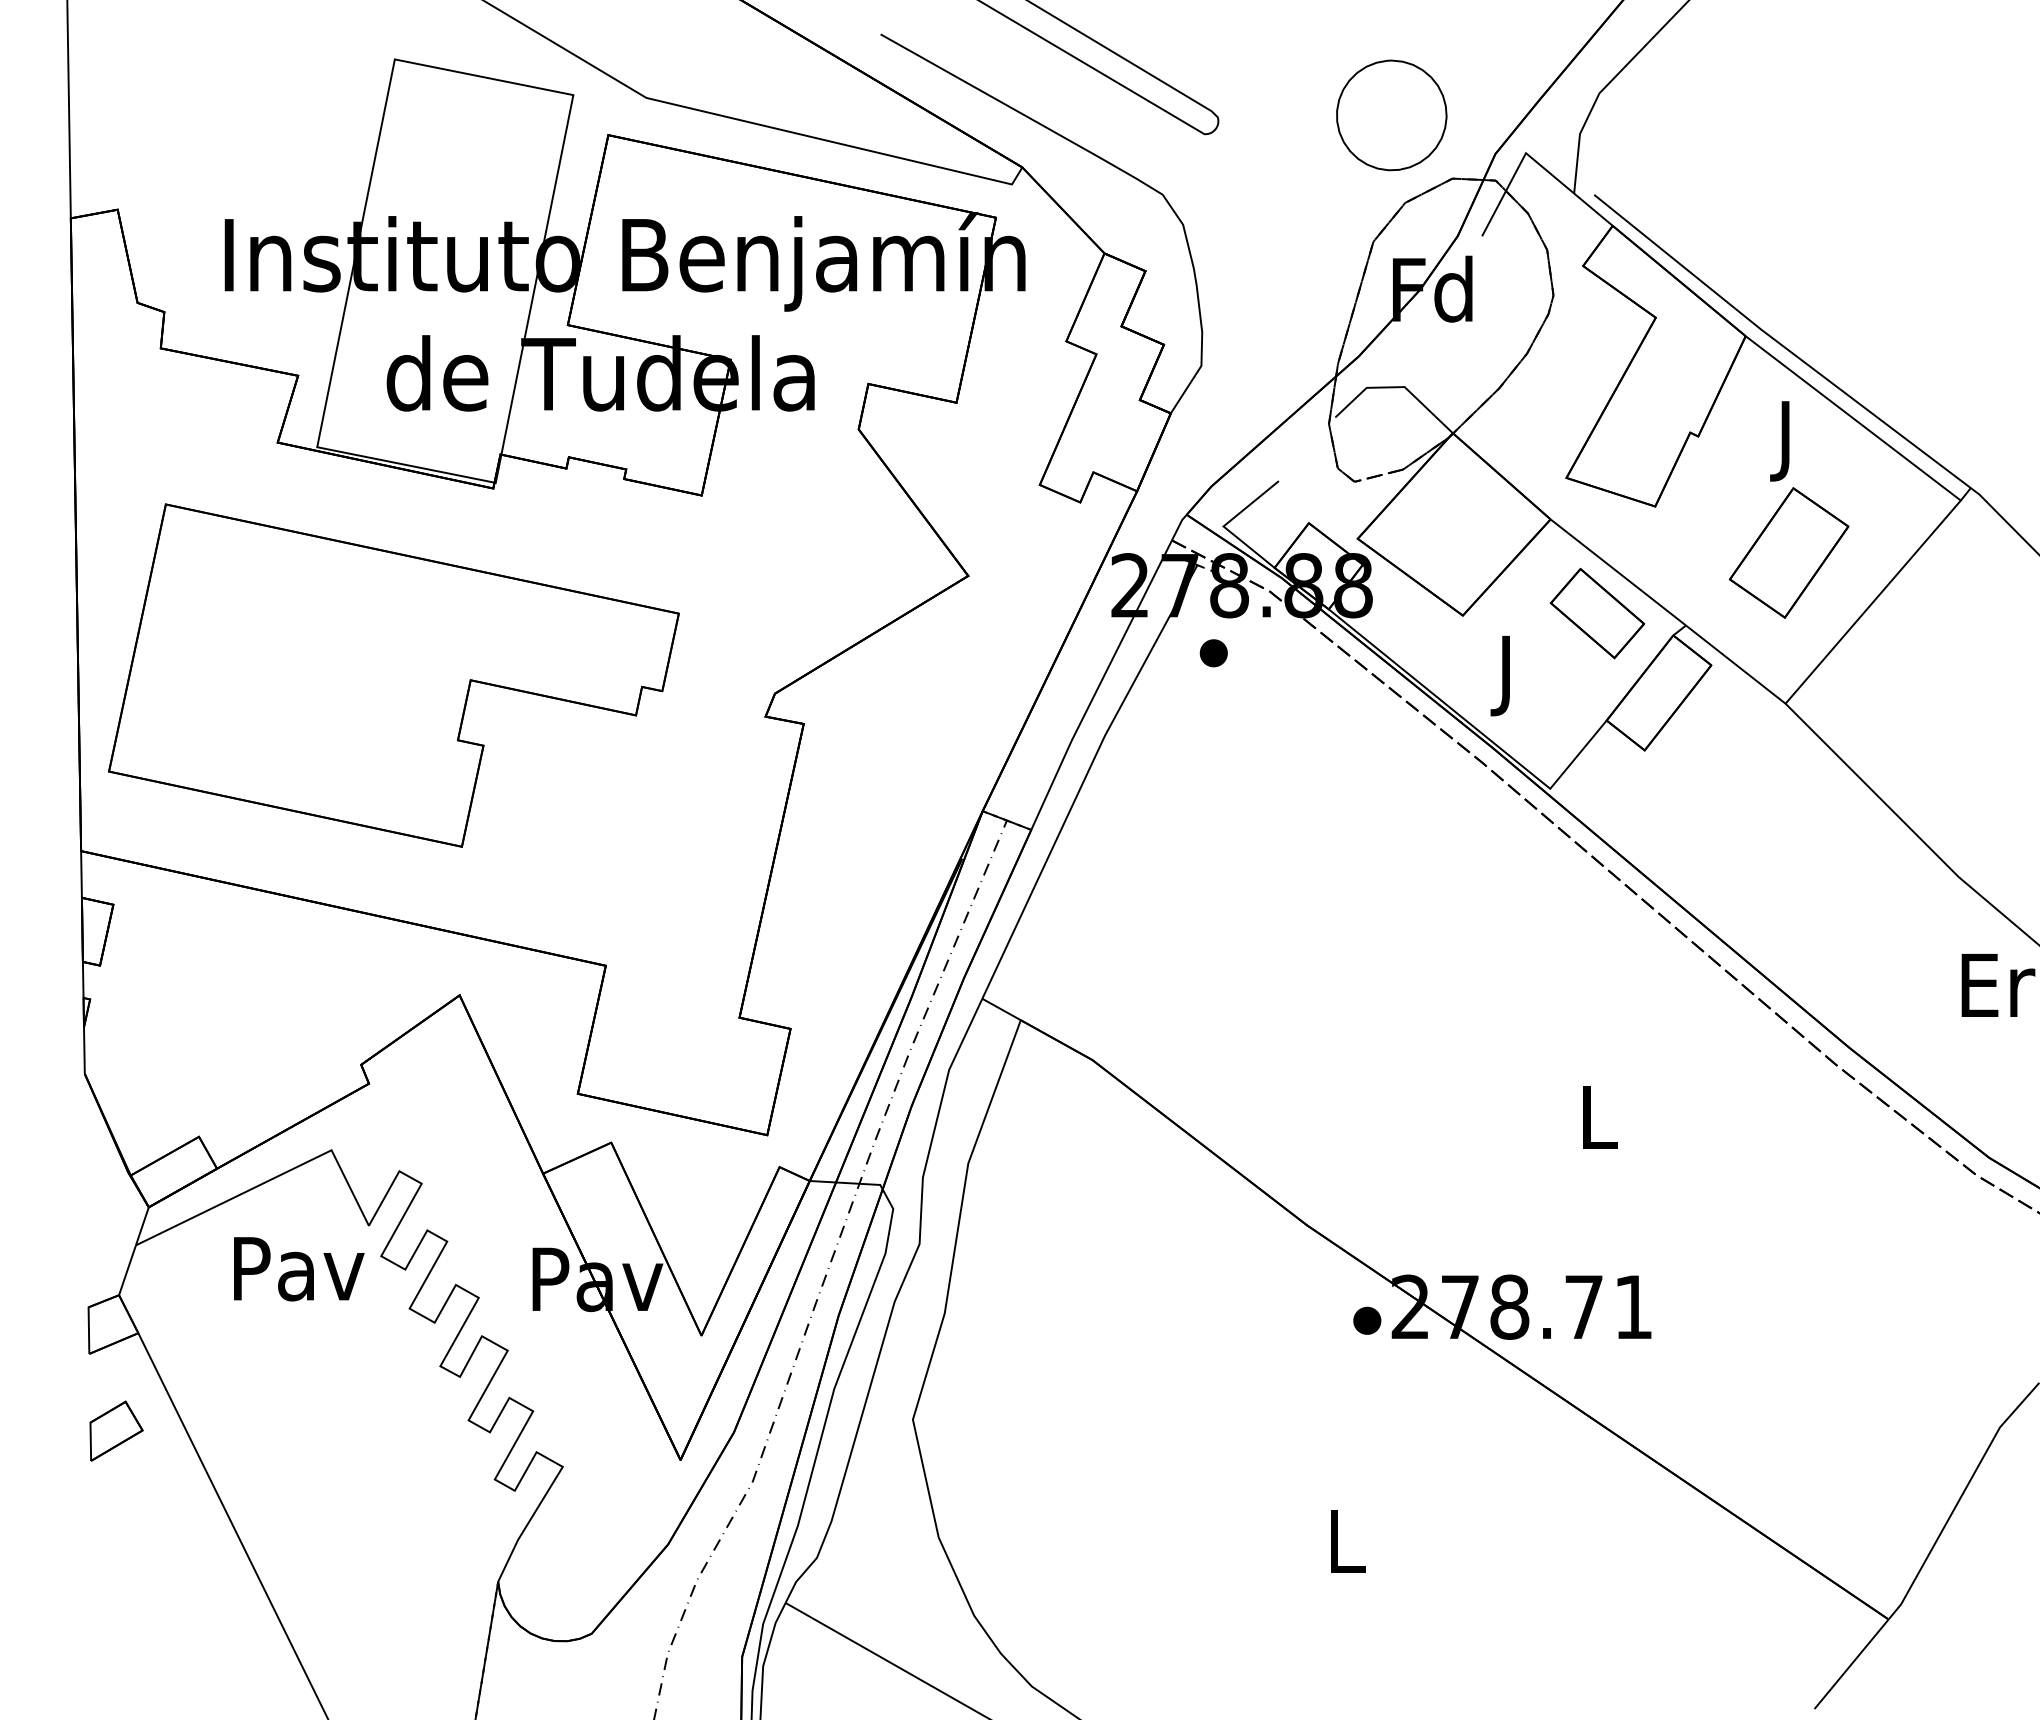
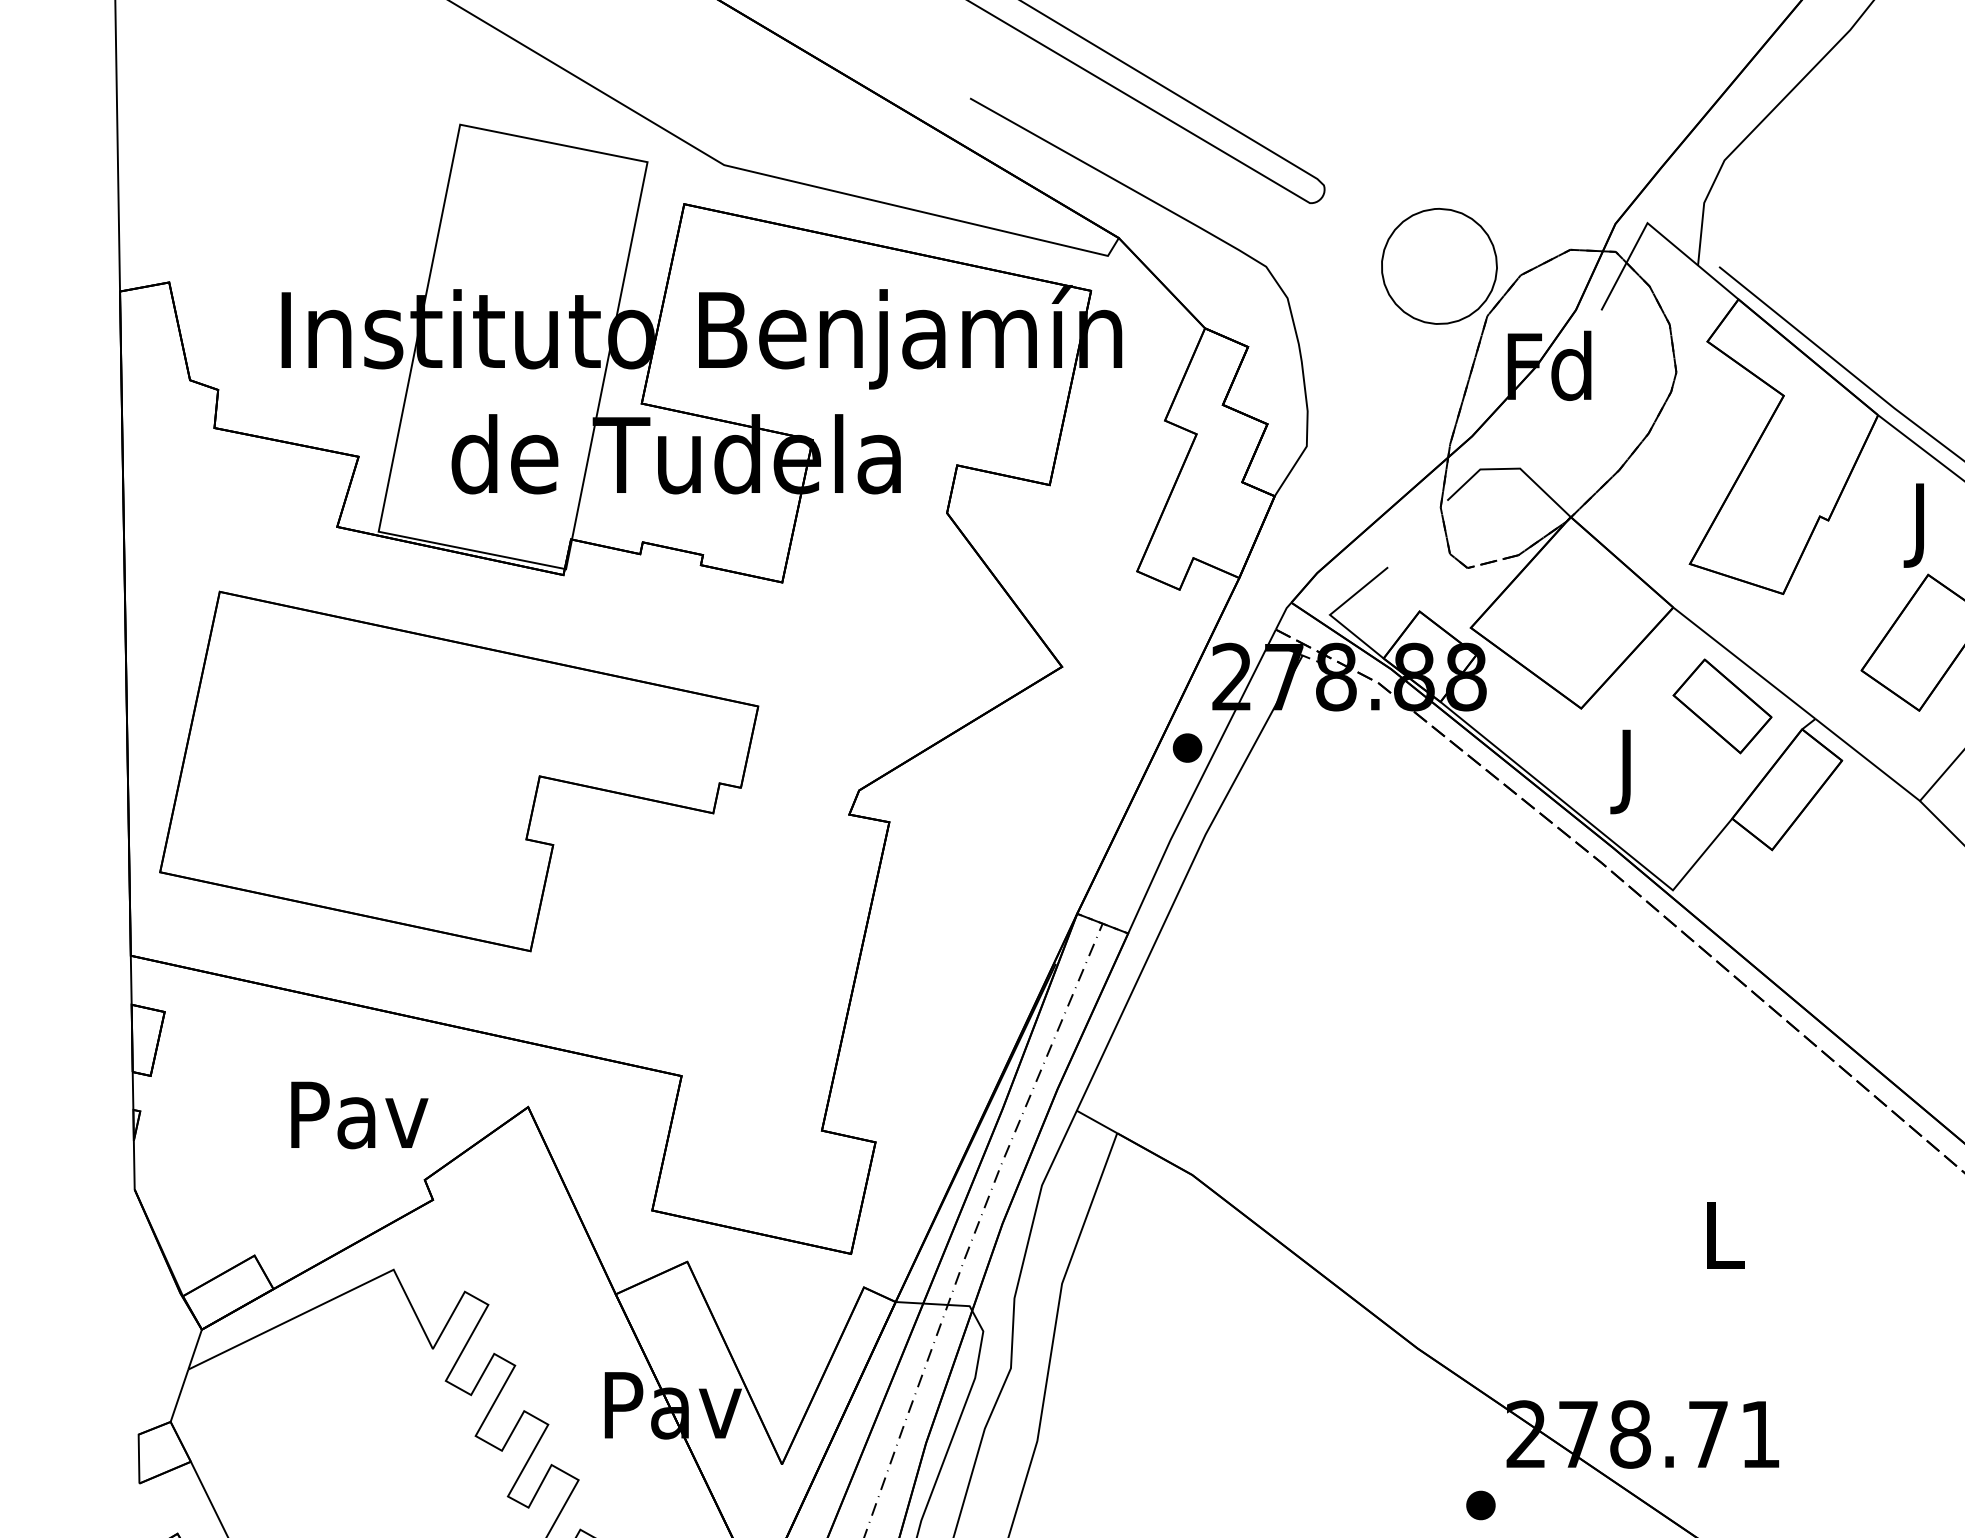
part: (1391, 115) -> (1439, 266), moved
part: (1213, 653) -> (1187, 748), moved
text: (299, 1269) -> (360, 1115), moved
part: (1367, 1320) -> (1481, 1505), moved

